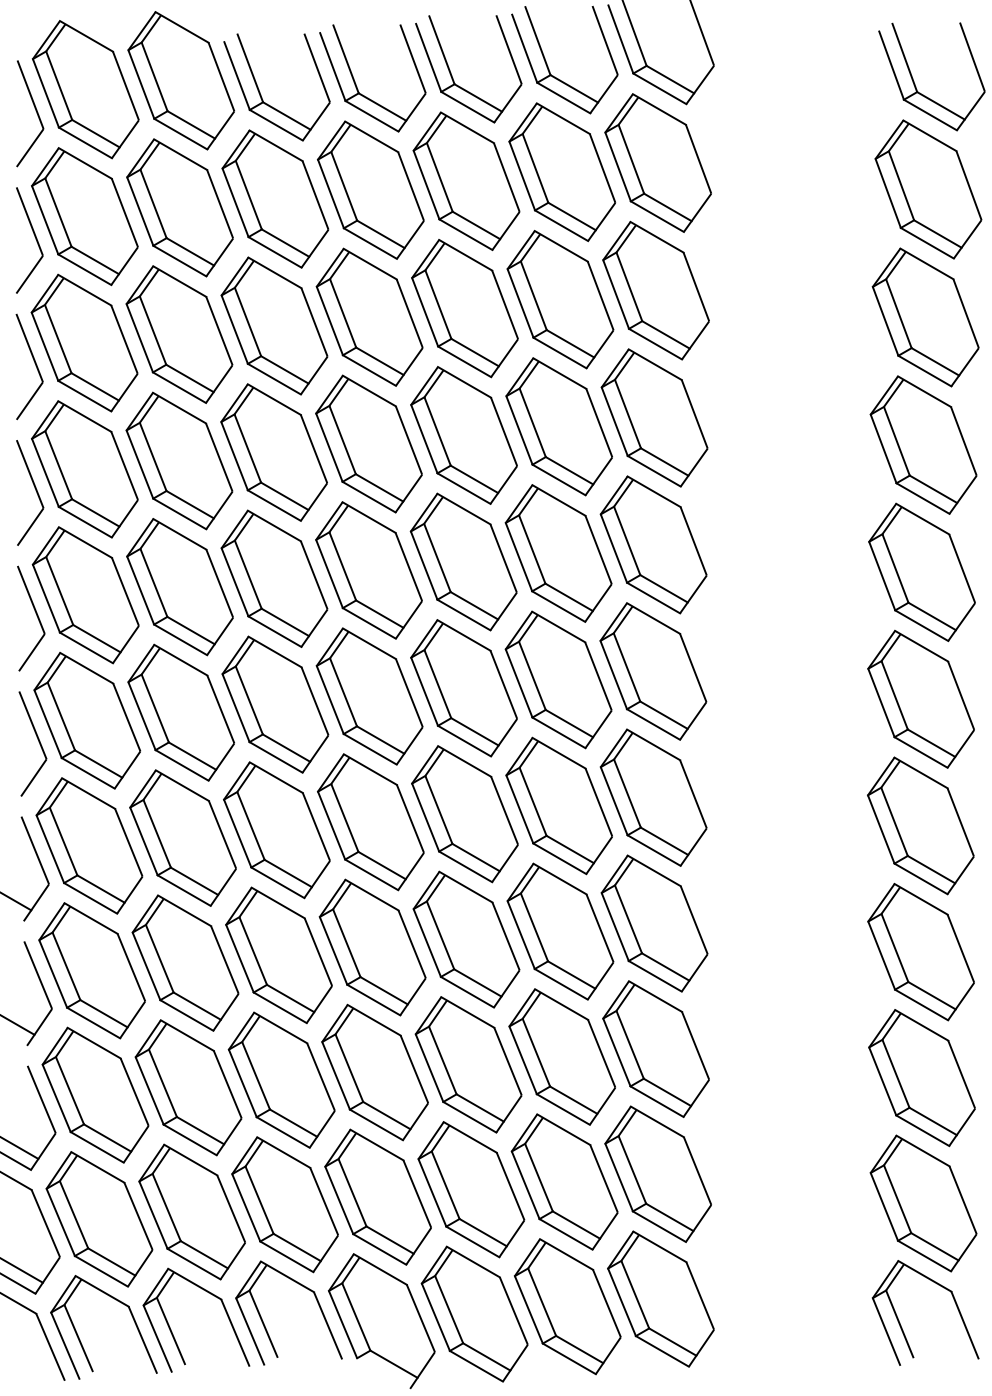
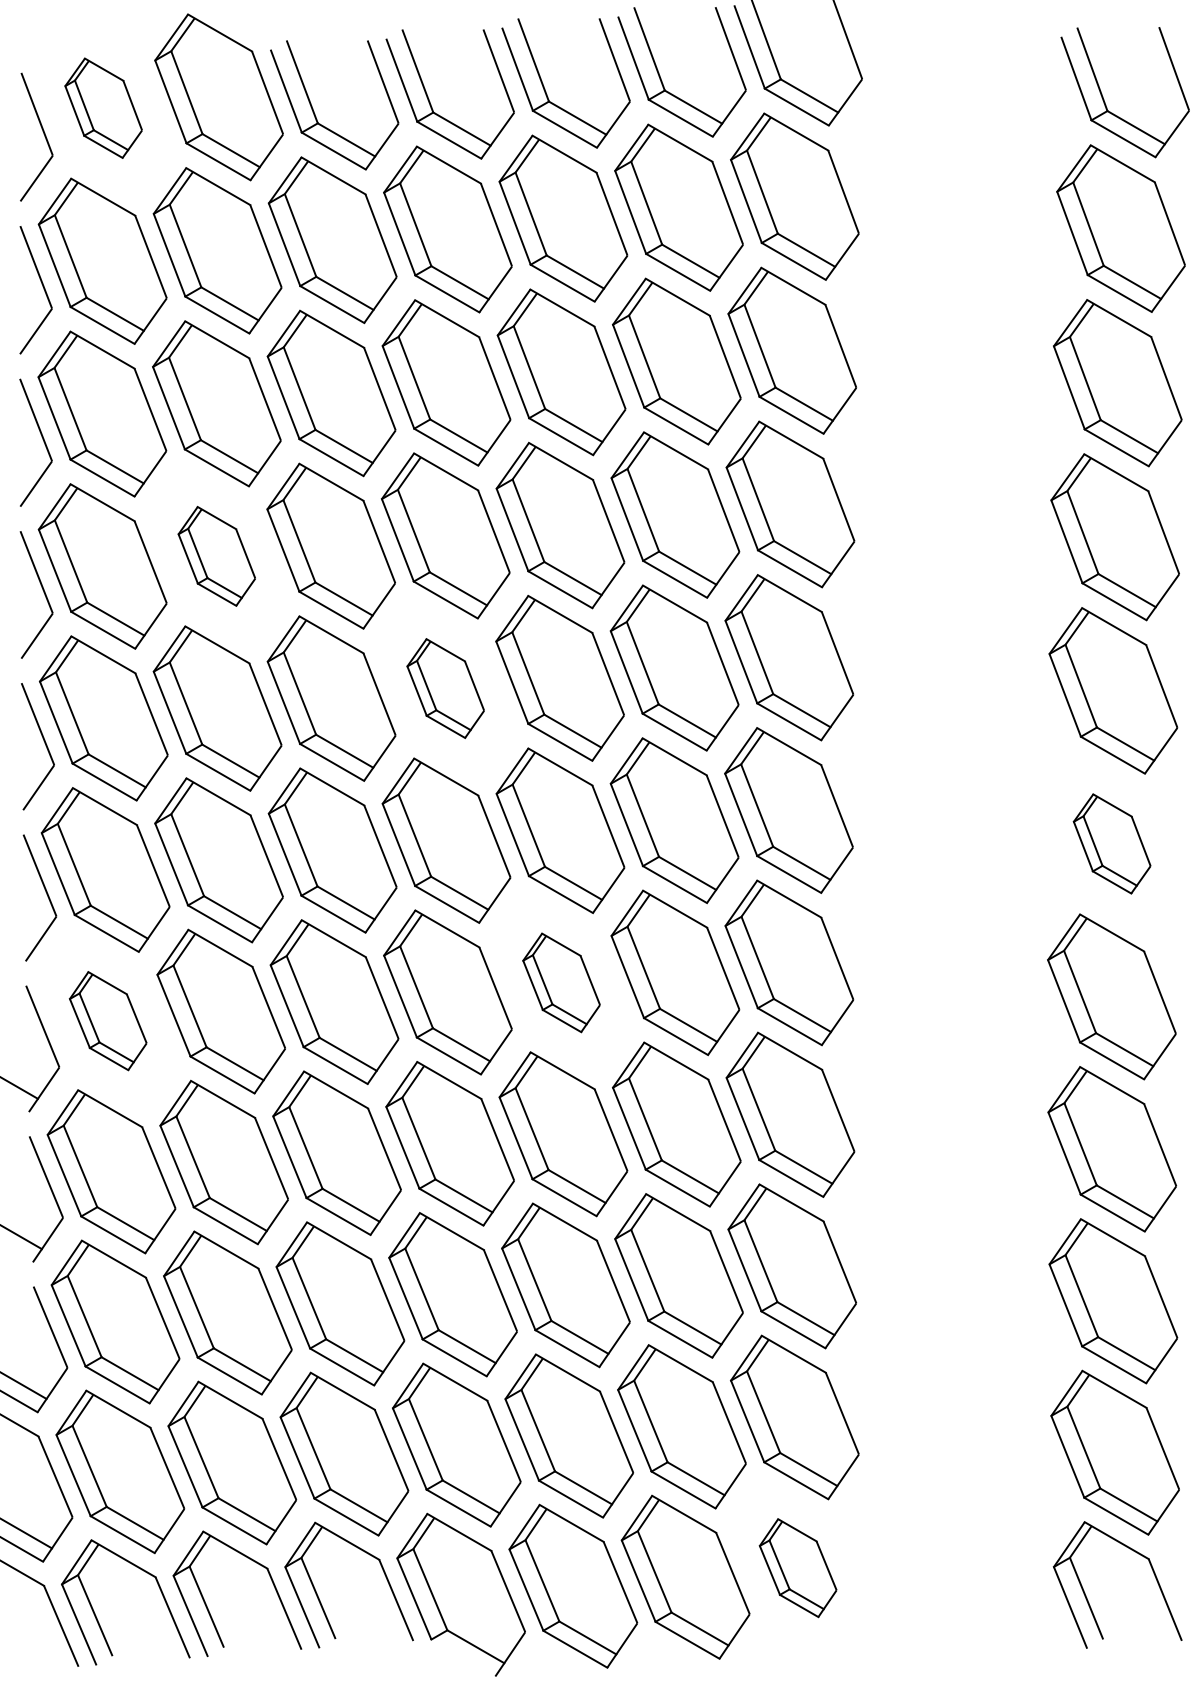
part: (85, 89) -> (103, 107), size x0.6
part: (179, 460) -> (216, 555), size x0.6
part: (368, 570) -> (445, 688), size x0.6
part: (920, 698) -> (1111, 843), size x0.6
part: (464, 814) -> (560, 983), size x0.6
part: (89, 845) -> (108, 1020), size x0.6
part: (660, 1298) -> (797, 1567), size x0.6

